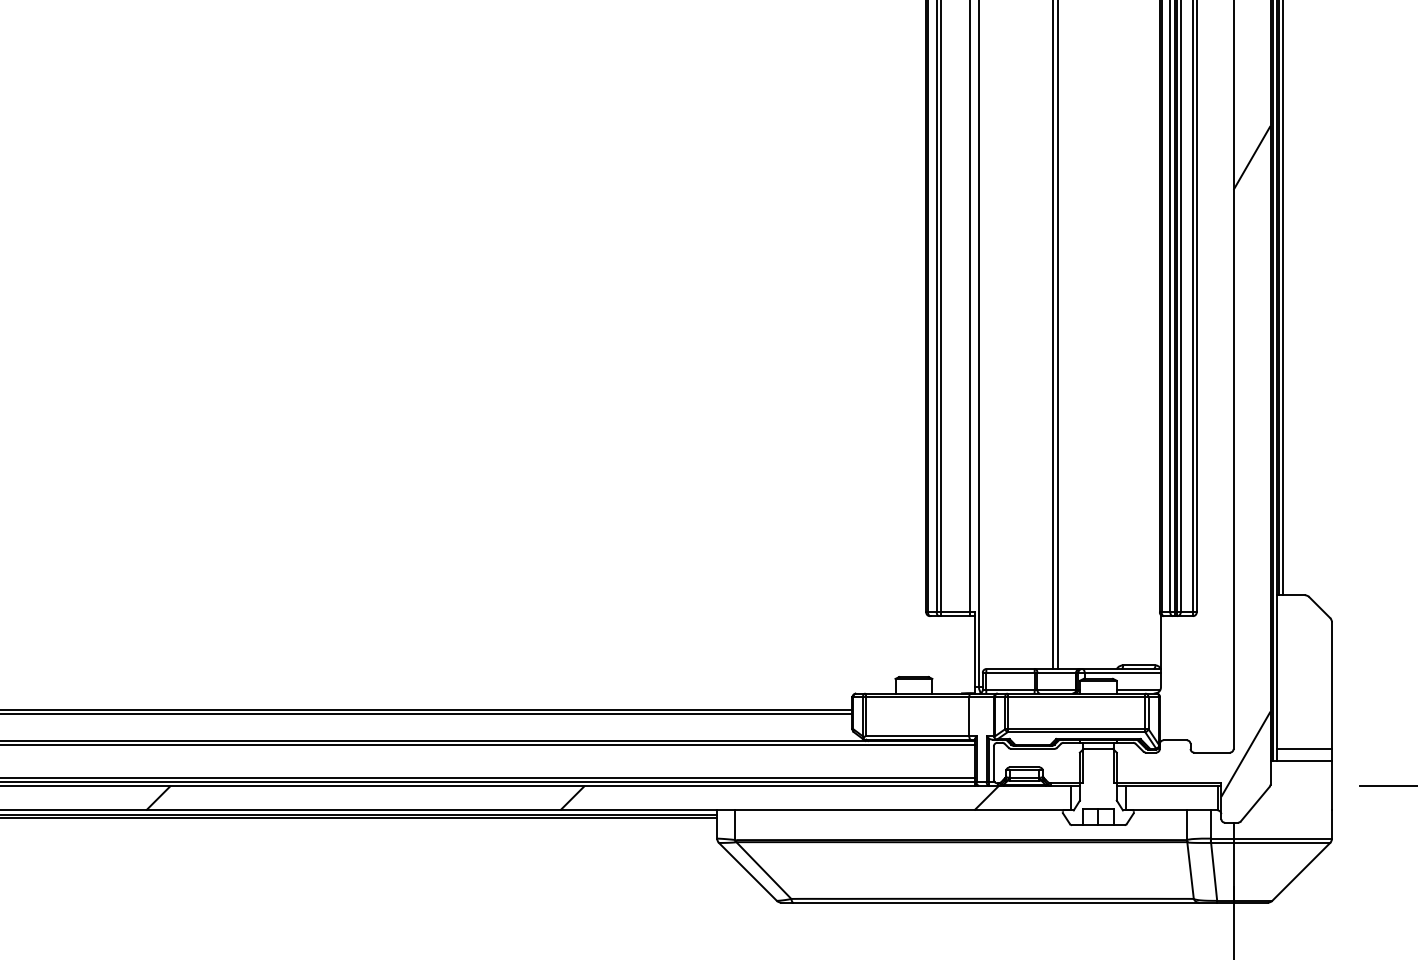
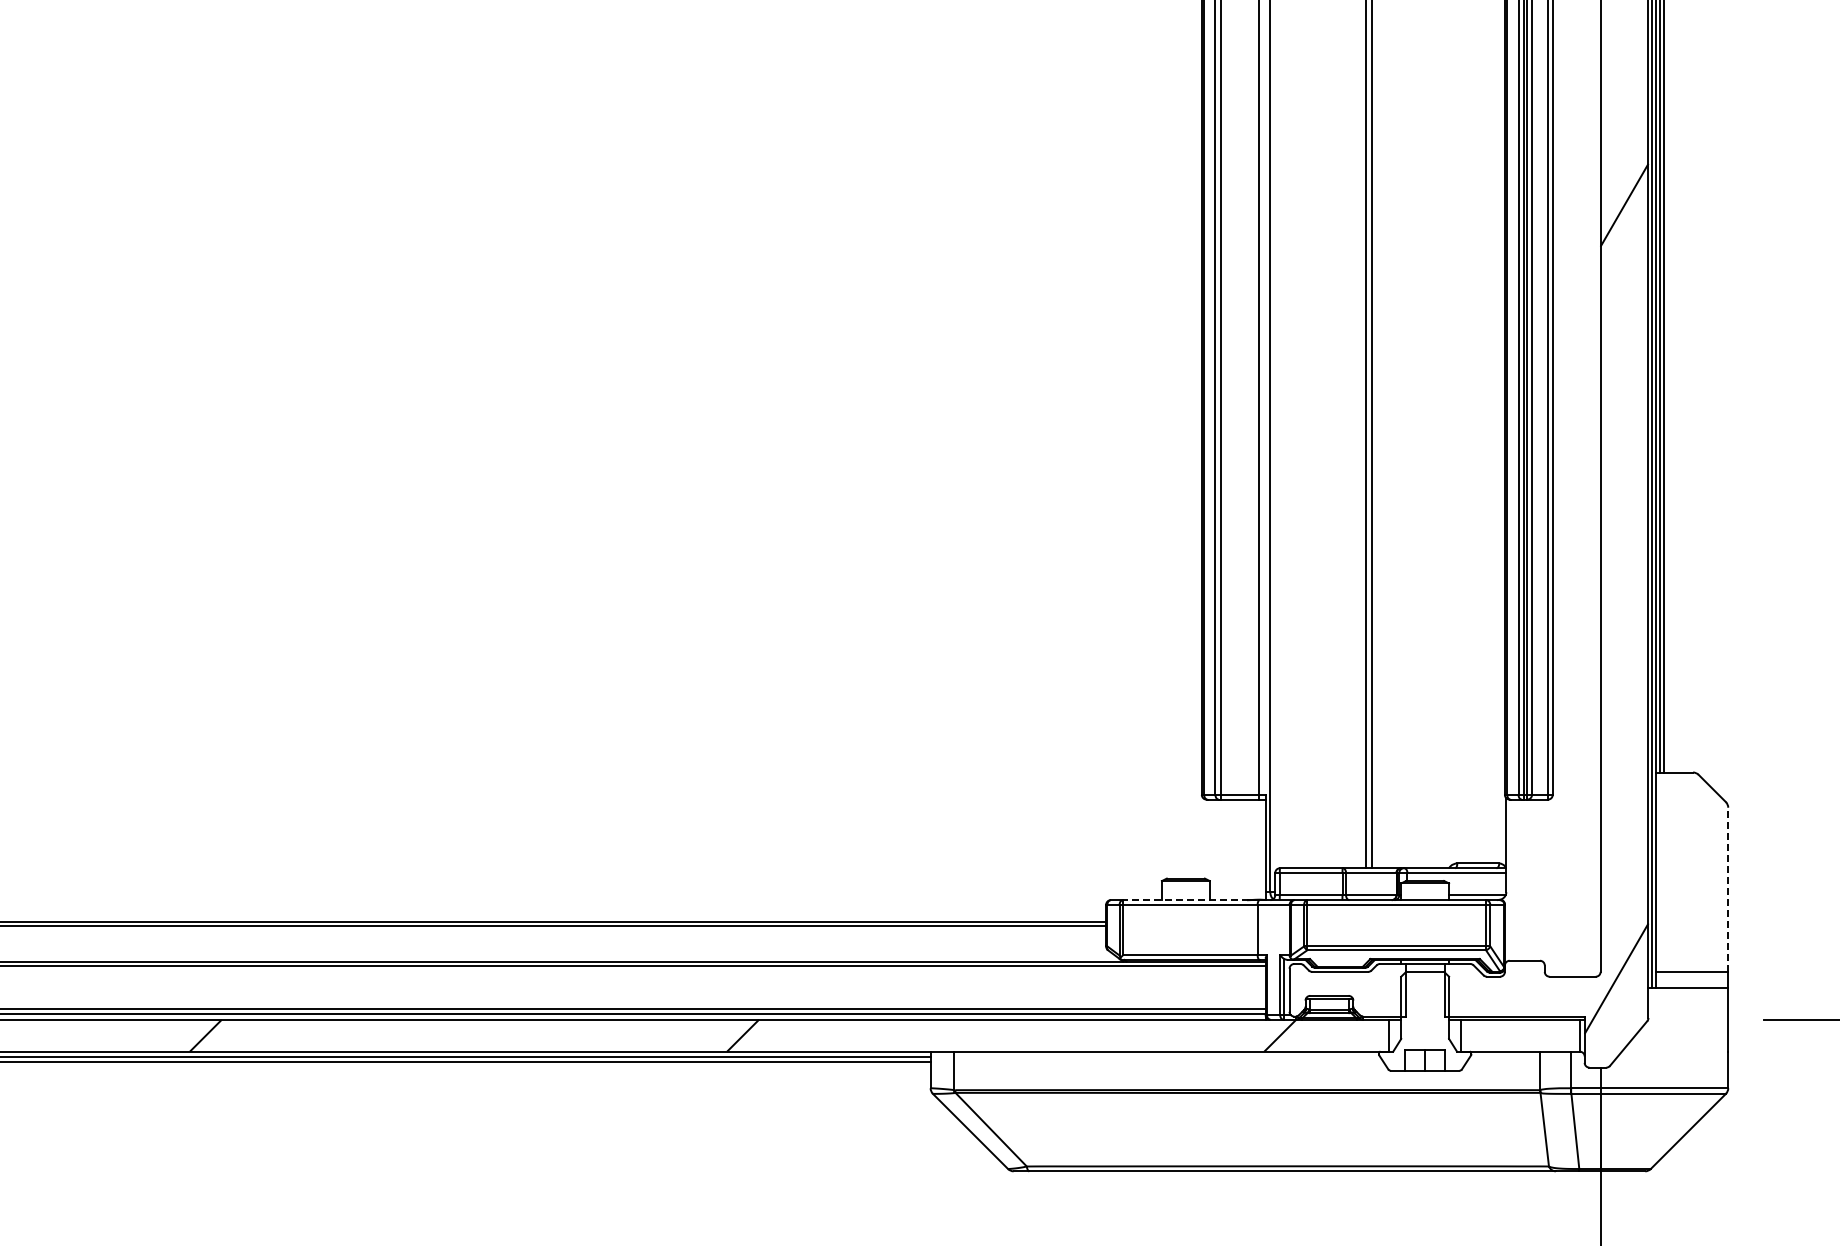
line: (1332, 685) -> (1728, 889), solid -> dashed
line: (917, 693) -> (1190, 900), solid -> dashed

